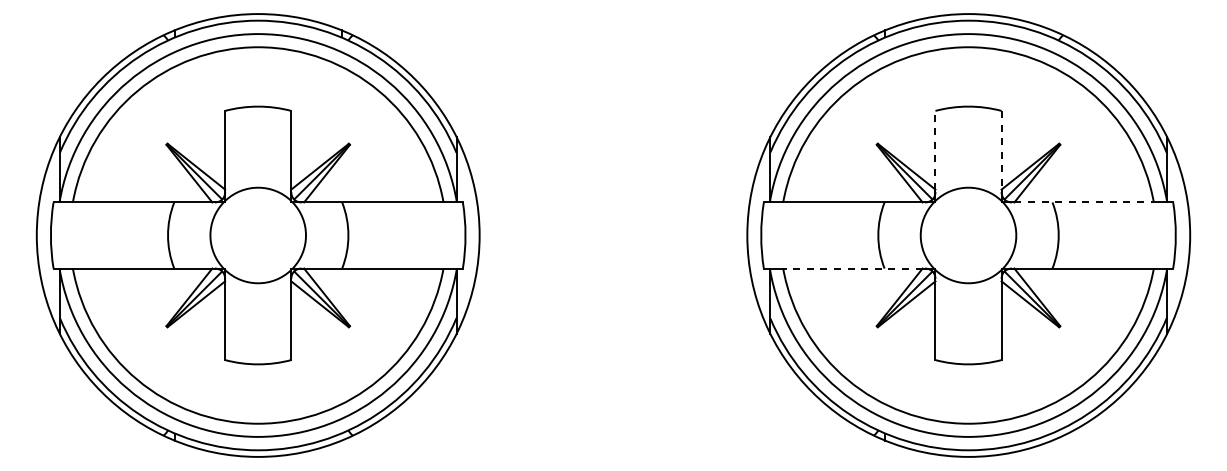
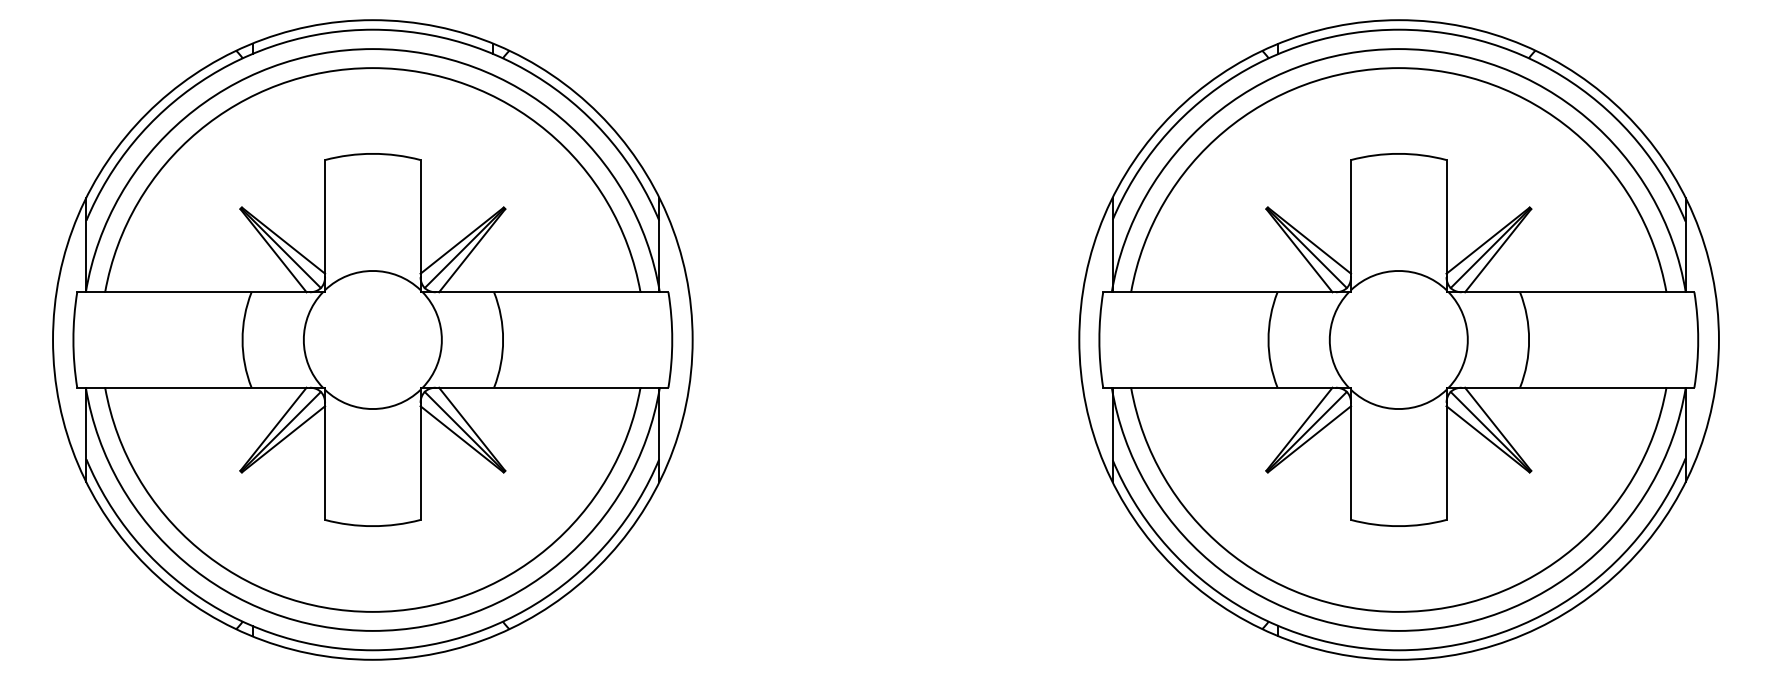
line: (935, 149) -> (1351, 215), dashed -> solid
line: (1001, 150) -> (1446, 217), dashed -> solid
line: (1084, 202) -> (1566, 292), dashed -> solid
line: (852, 268) -> (1231, 387), dashed -> solid

